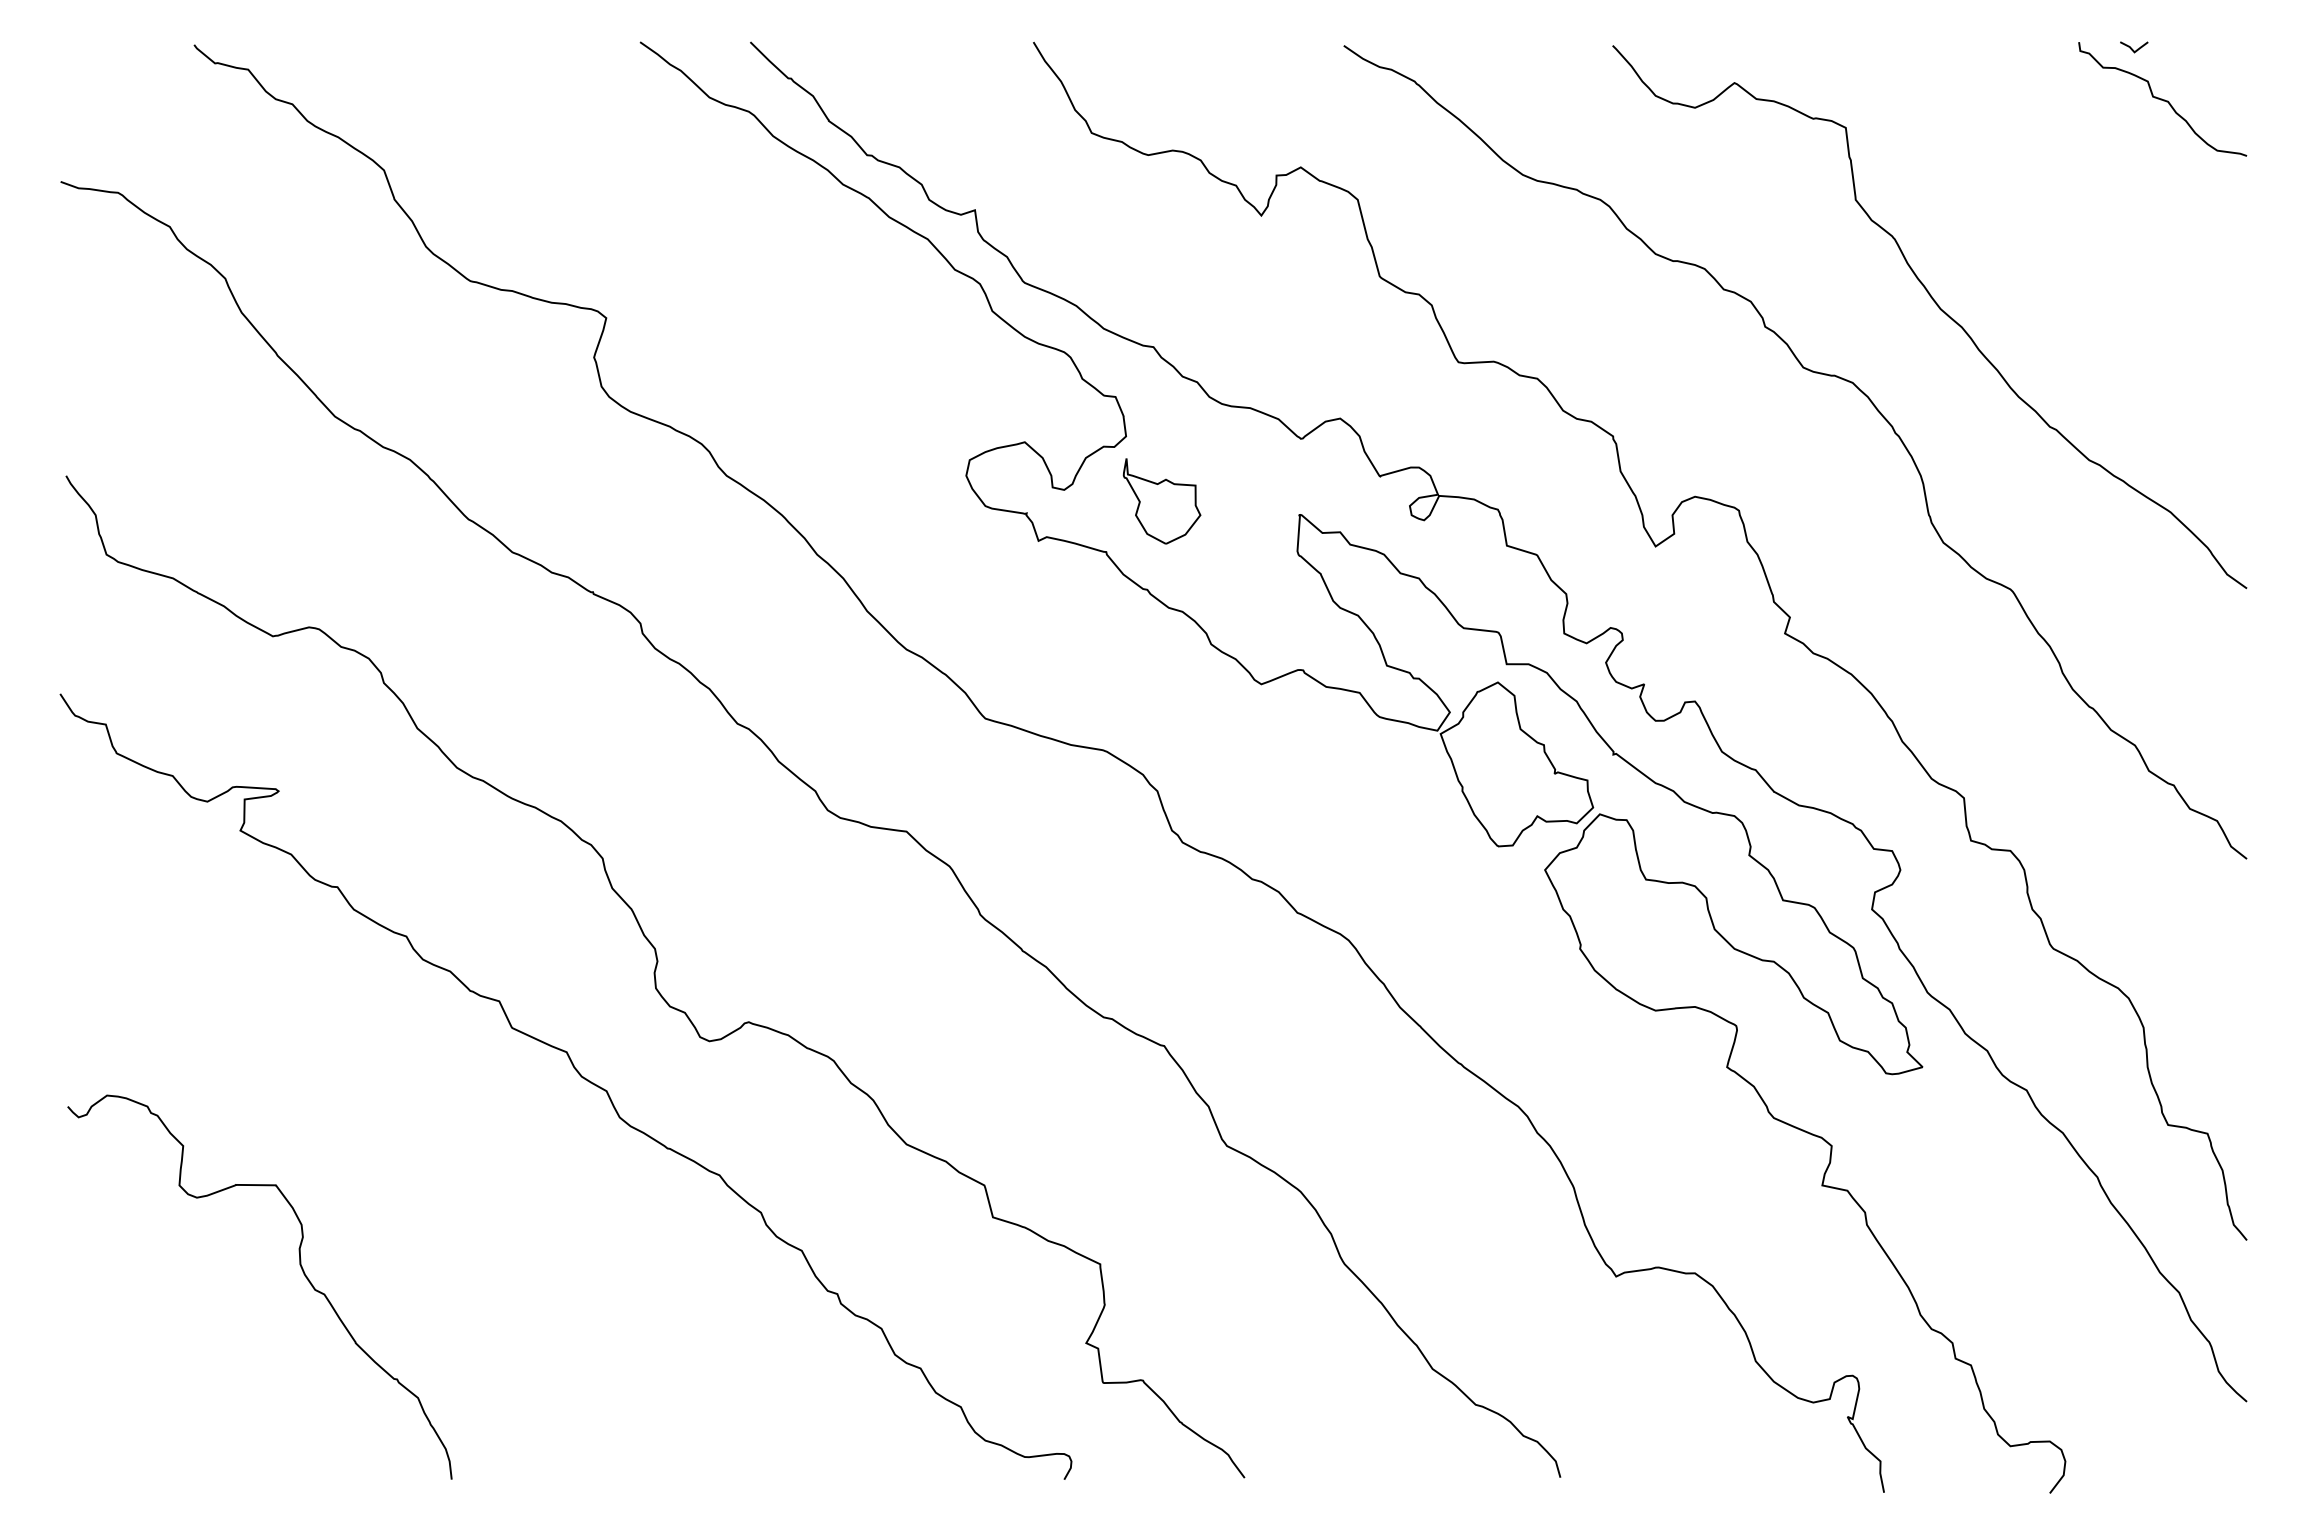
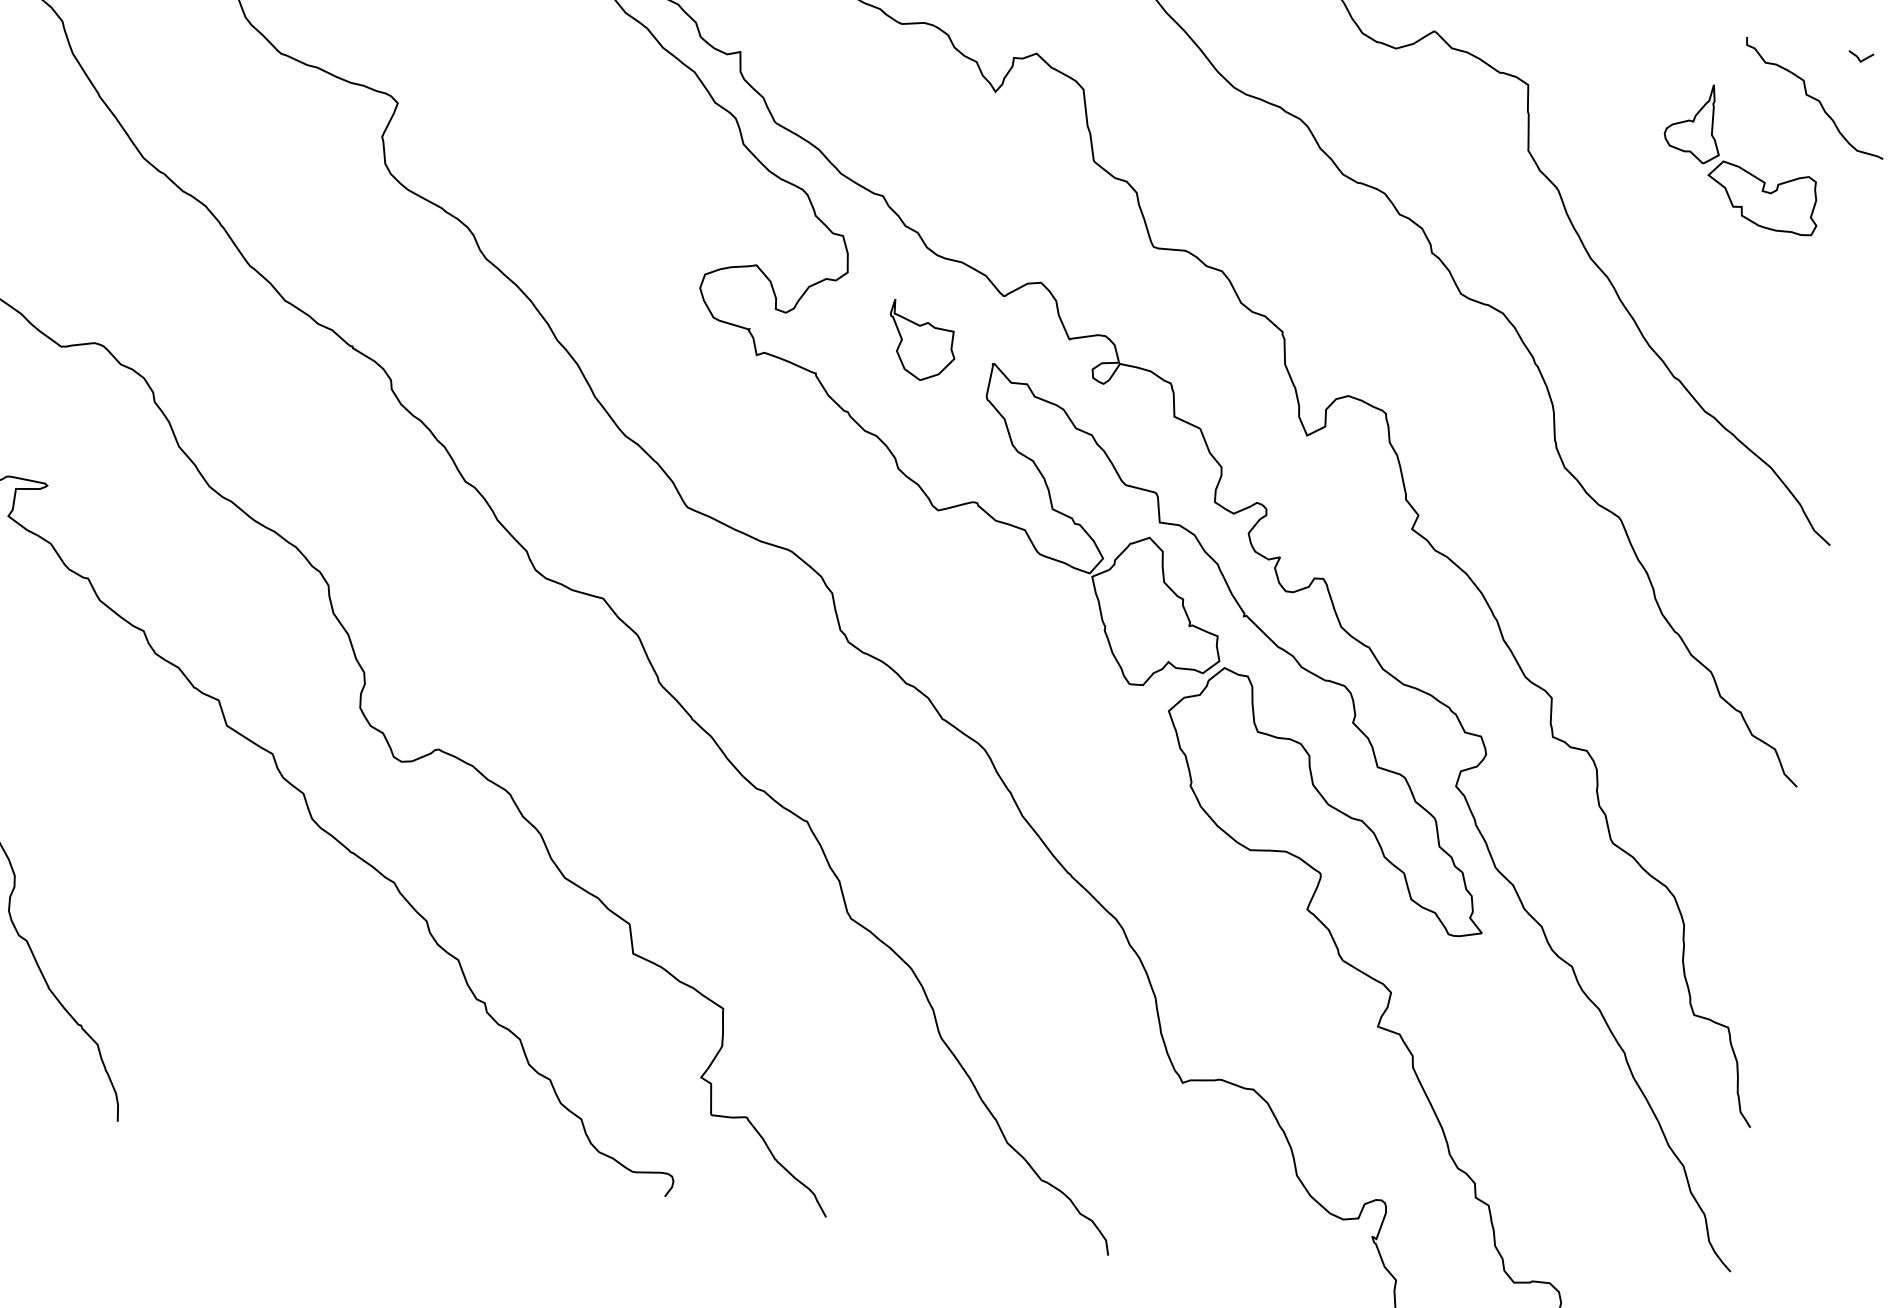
line: (2132, 48) -> (1859, 58), moved
part: (2090, 185) -> (1739, 166), added
part: (1161, 501) -> (921, 341), moved

